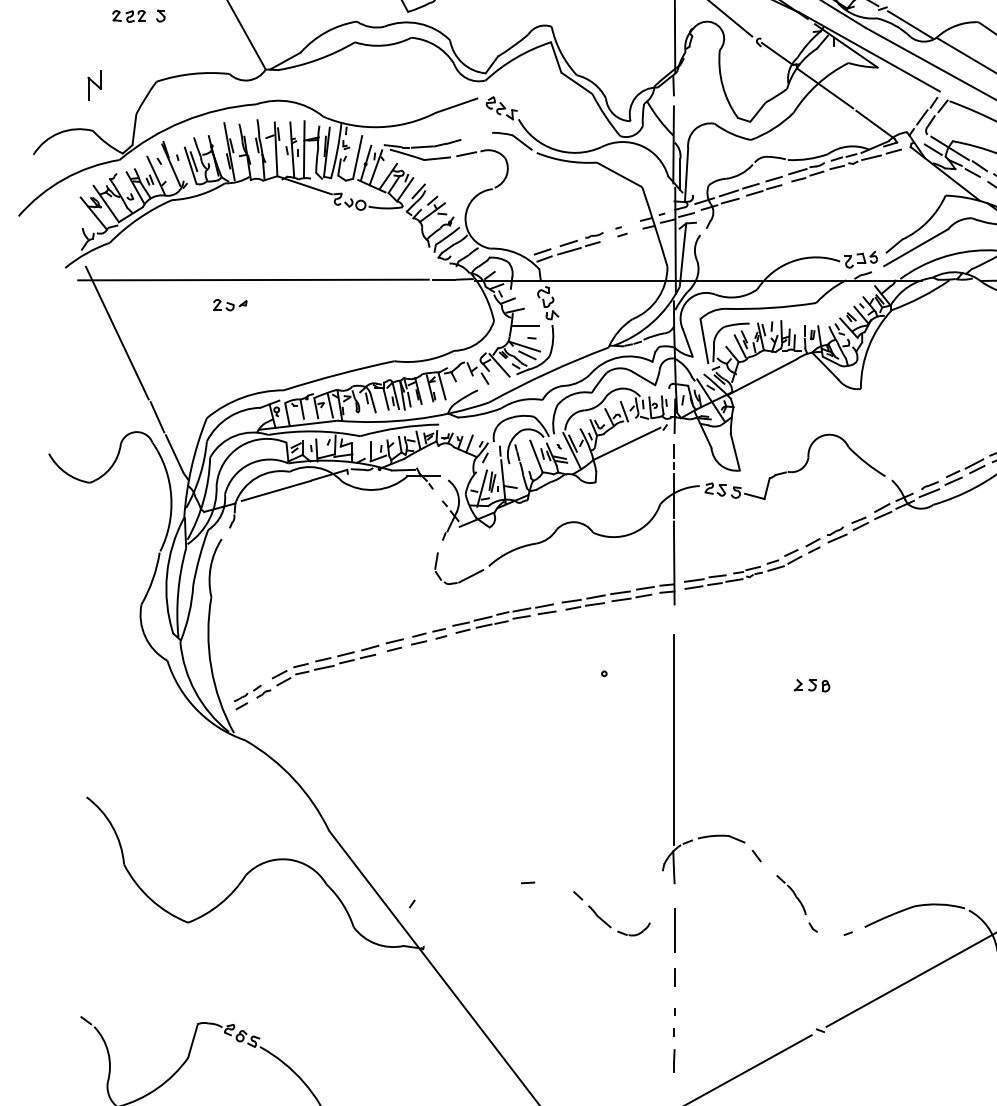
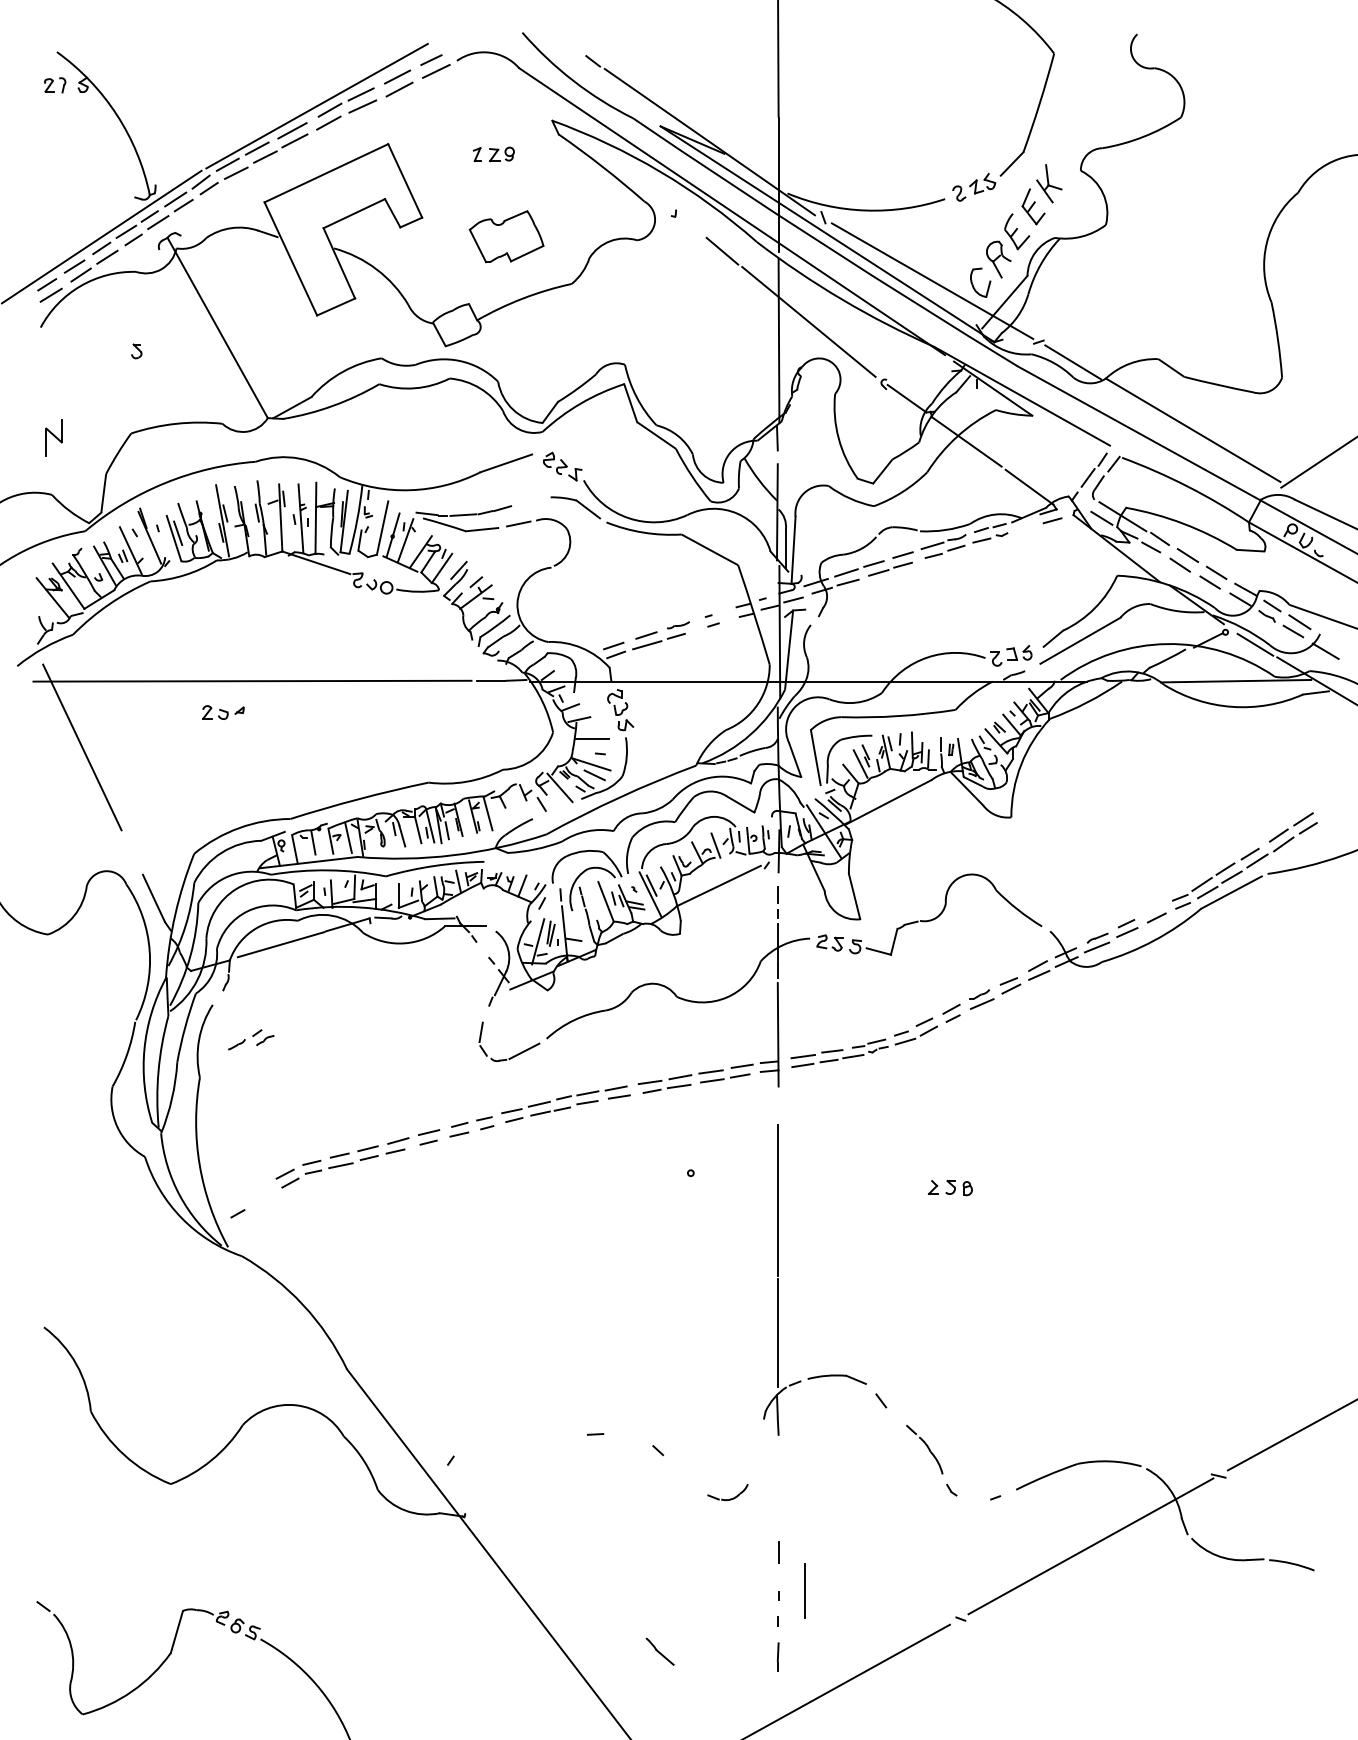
part: (128, 16) -> (96, 351), removed
line: (871, 157) -> (1024, 528), removed
line: (156, 417) -> (131, 852), removed
line: (974, 463) -> (1153, 910), removed
part: (252, 693) -> (251, 1039), moved
part: (599, 916) -> (659, 1651), moved
line: (674, 930) -> (804, 1590), moved

